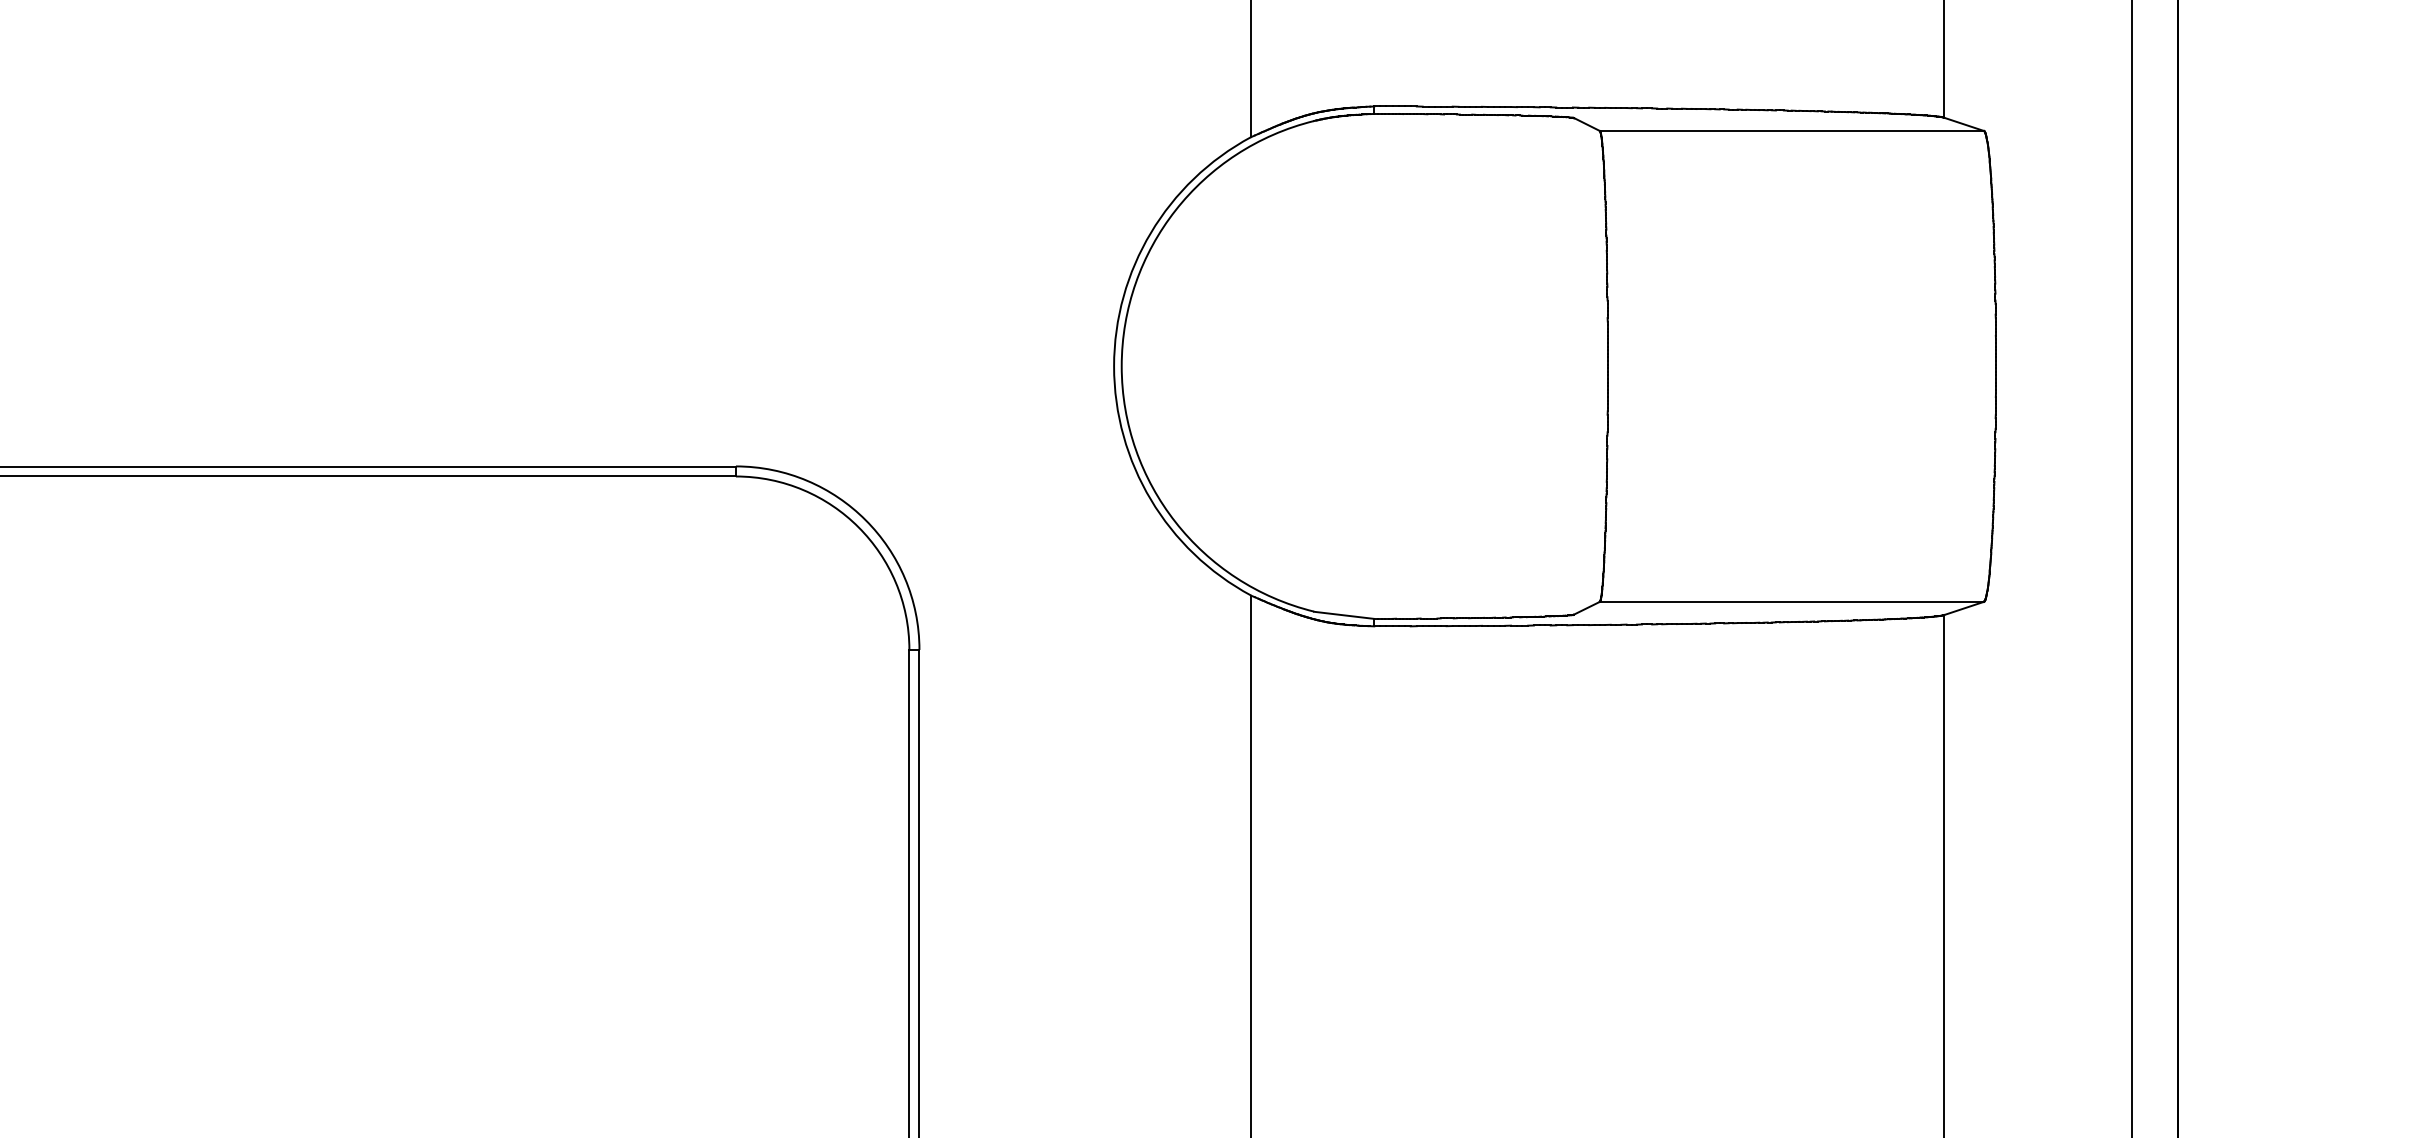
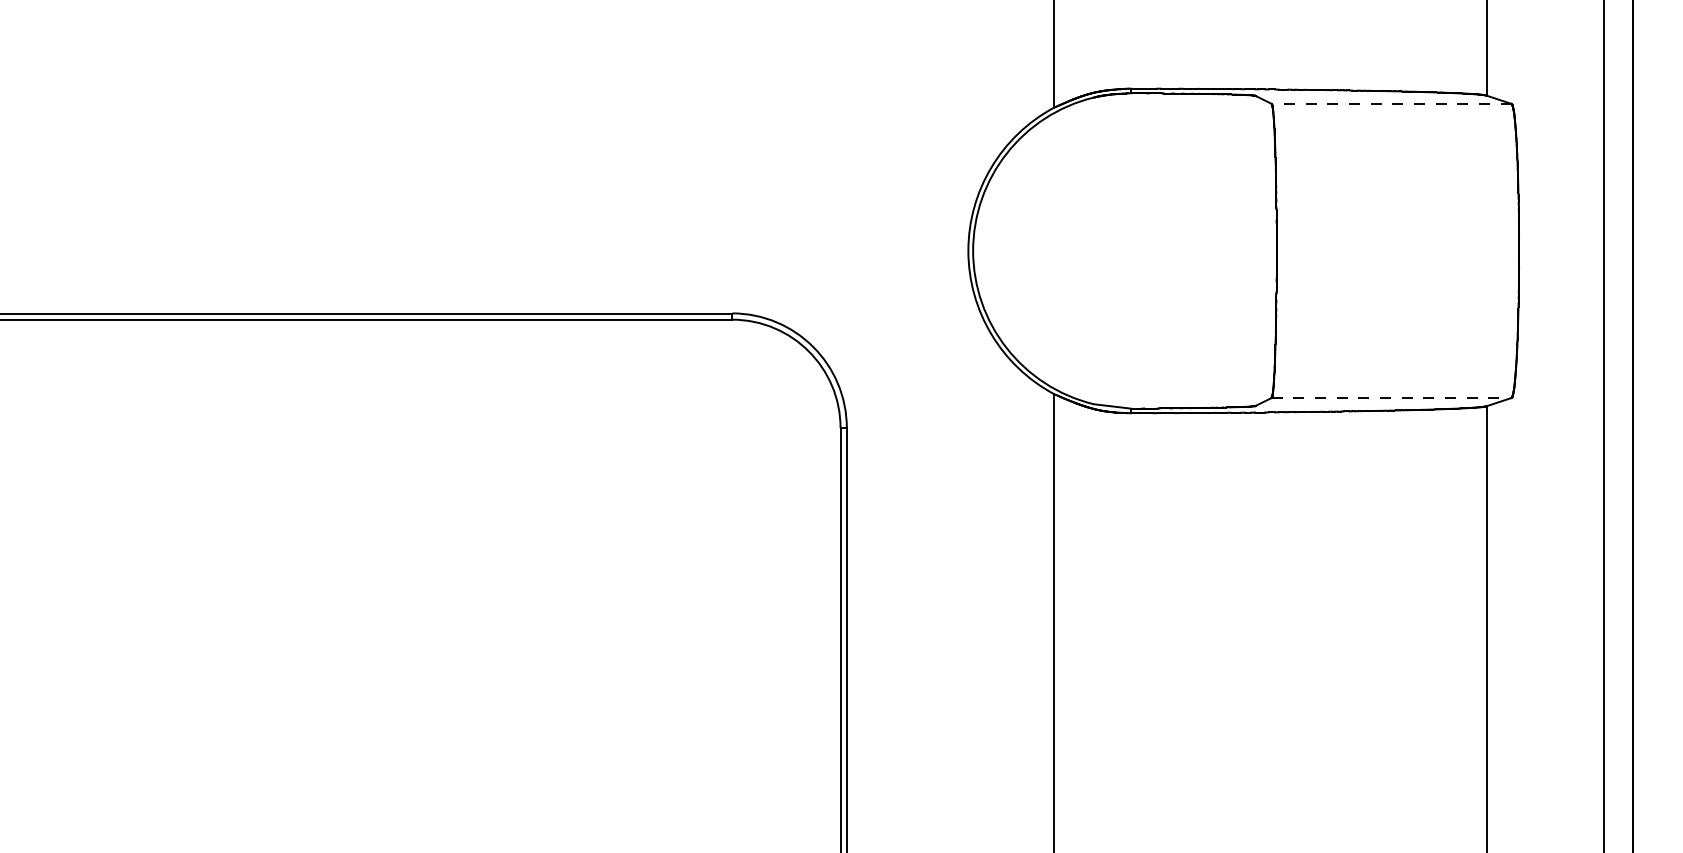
line: (1791, 130) -> (1391, 103), solid -> dashed
line: (1791, 602) -> (1391, 398), solid -> dashed

